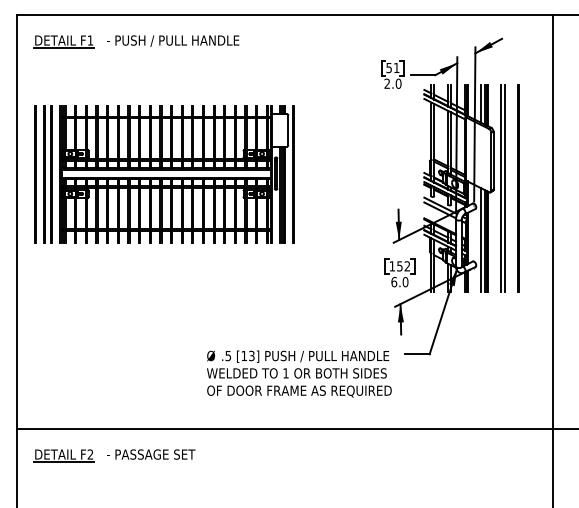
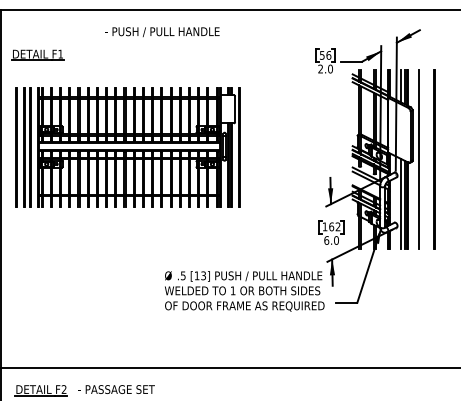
text: (173, 40) -> (162, 31), moved
part: (63, 41) -> (37, 55), moved
text: (396, 67) -> (328, 55), 51 -> 56
line: (505, 188) -> (422, 159), removed
text: (399, 266) -> (331, 226), 152 -> 162
text: (299, 373) -> (244, 290), moved

